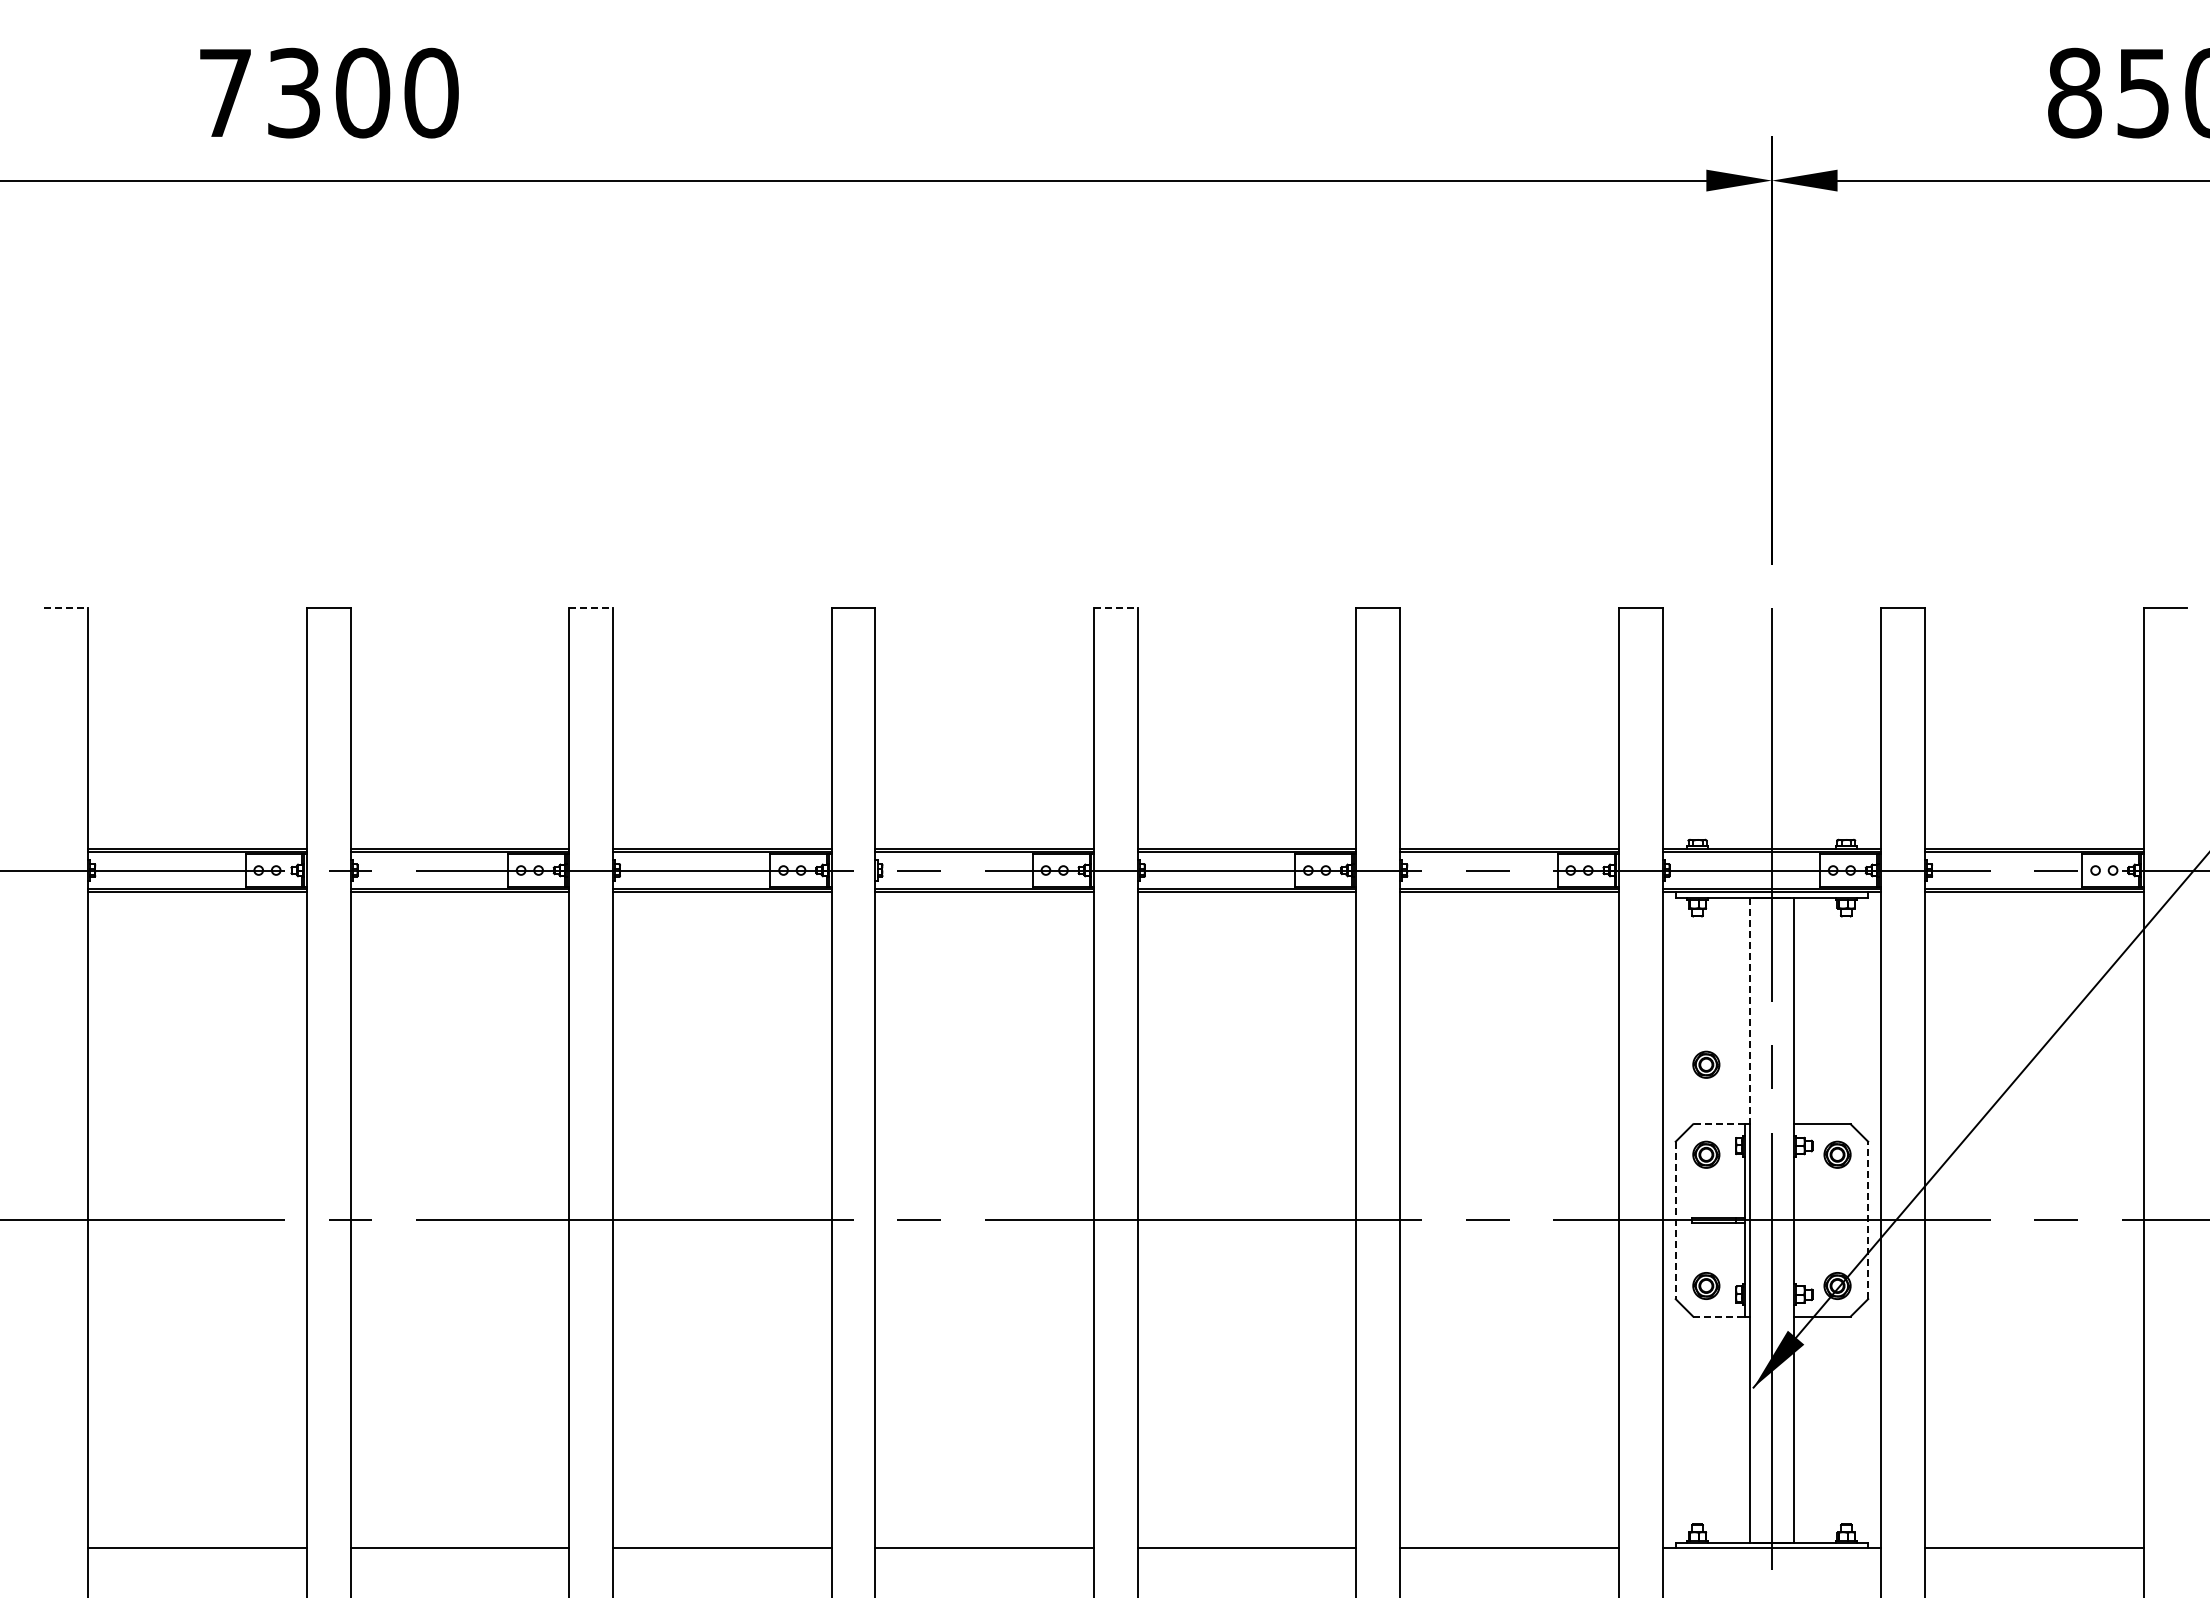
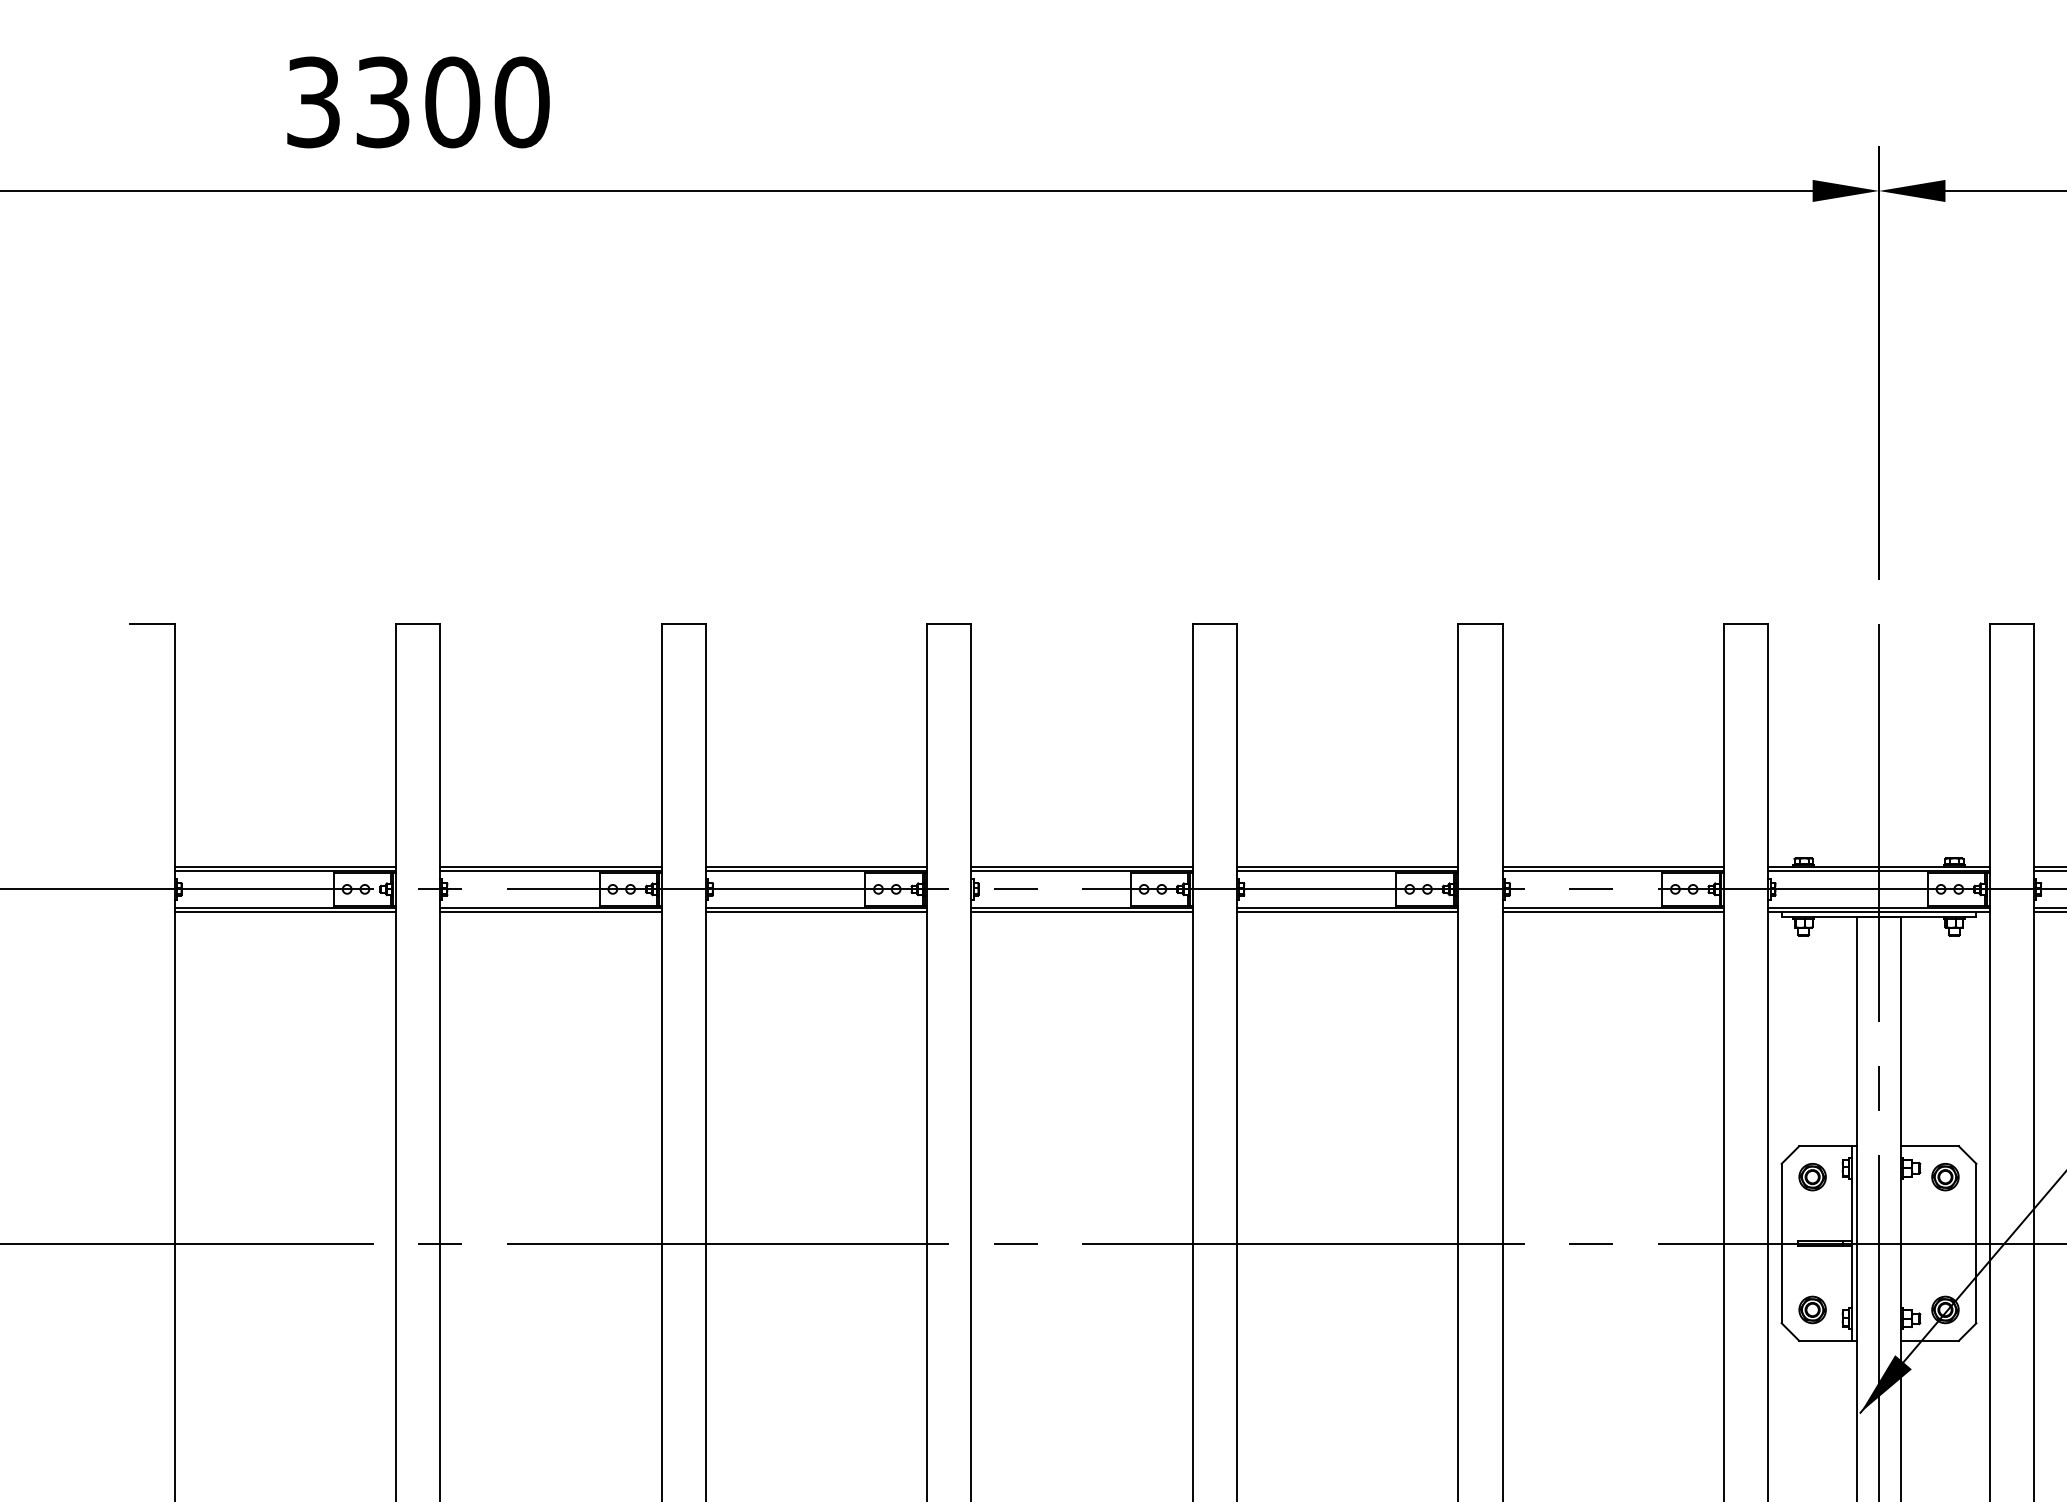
text: (225, 92) -> (313, 101), 7300 -> 3300
line: (66, 608) -> (152, 624), dashed -> solid
line: (591, 608) -> (684, 624), dashed -> solid
line: (1115, 608) -> (1214, 624), dashed -> solid
line: (1750, 1011) -> (1857, 1032), dashed -> solid
part: (1706, 1064) -> (1812, 1085), removed
line: (1719, 1124) -> (1825, 1146), dashed -> solid
line: (1675, 1220) -> (1781, 1243), dashed -> solid
line: (1868, 1220) -> (1976, 1243), dashed -> solid
line: (1719, 1316) -> (1825, 1340), dashed -> solid

